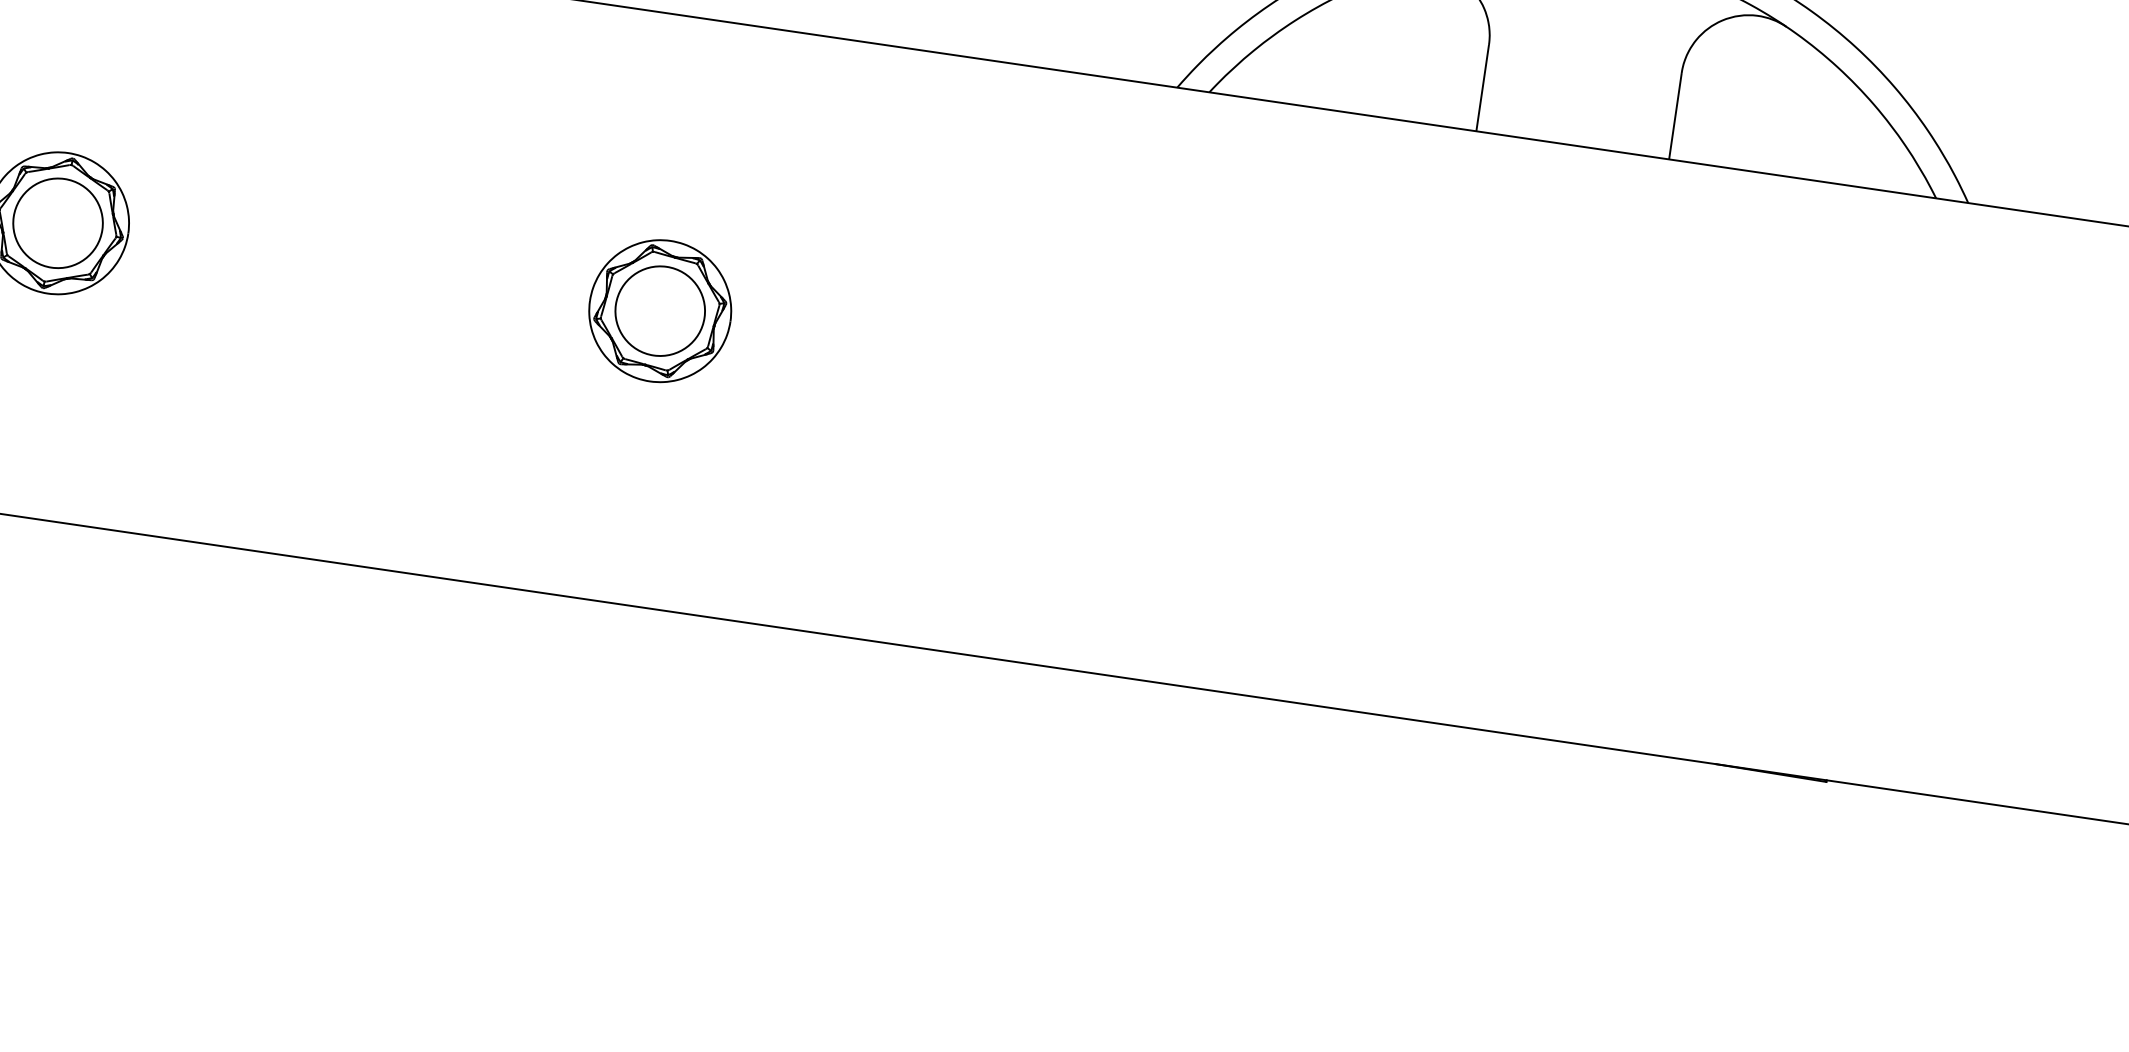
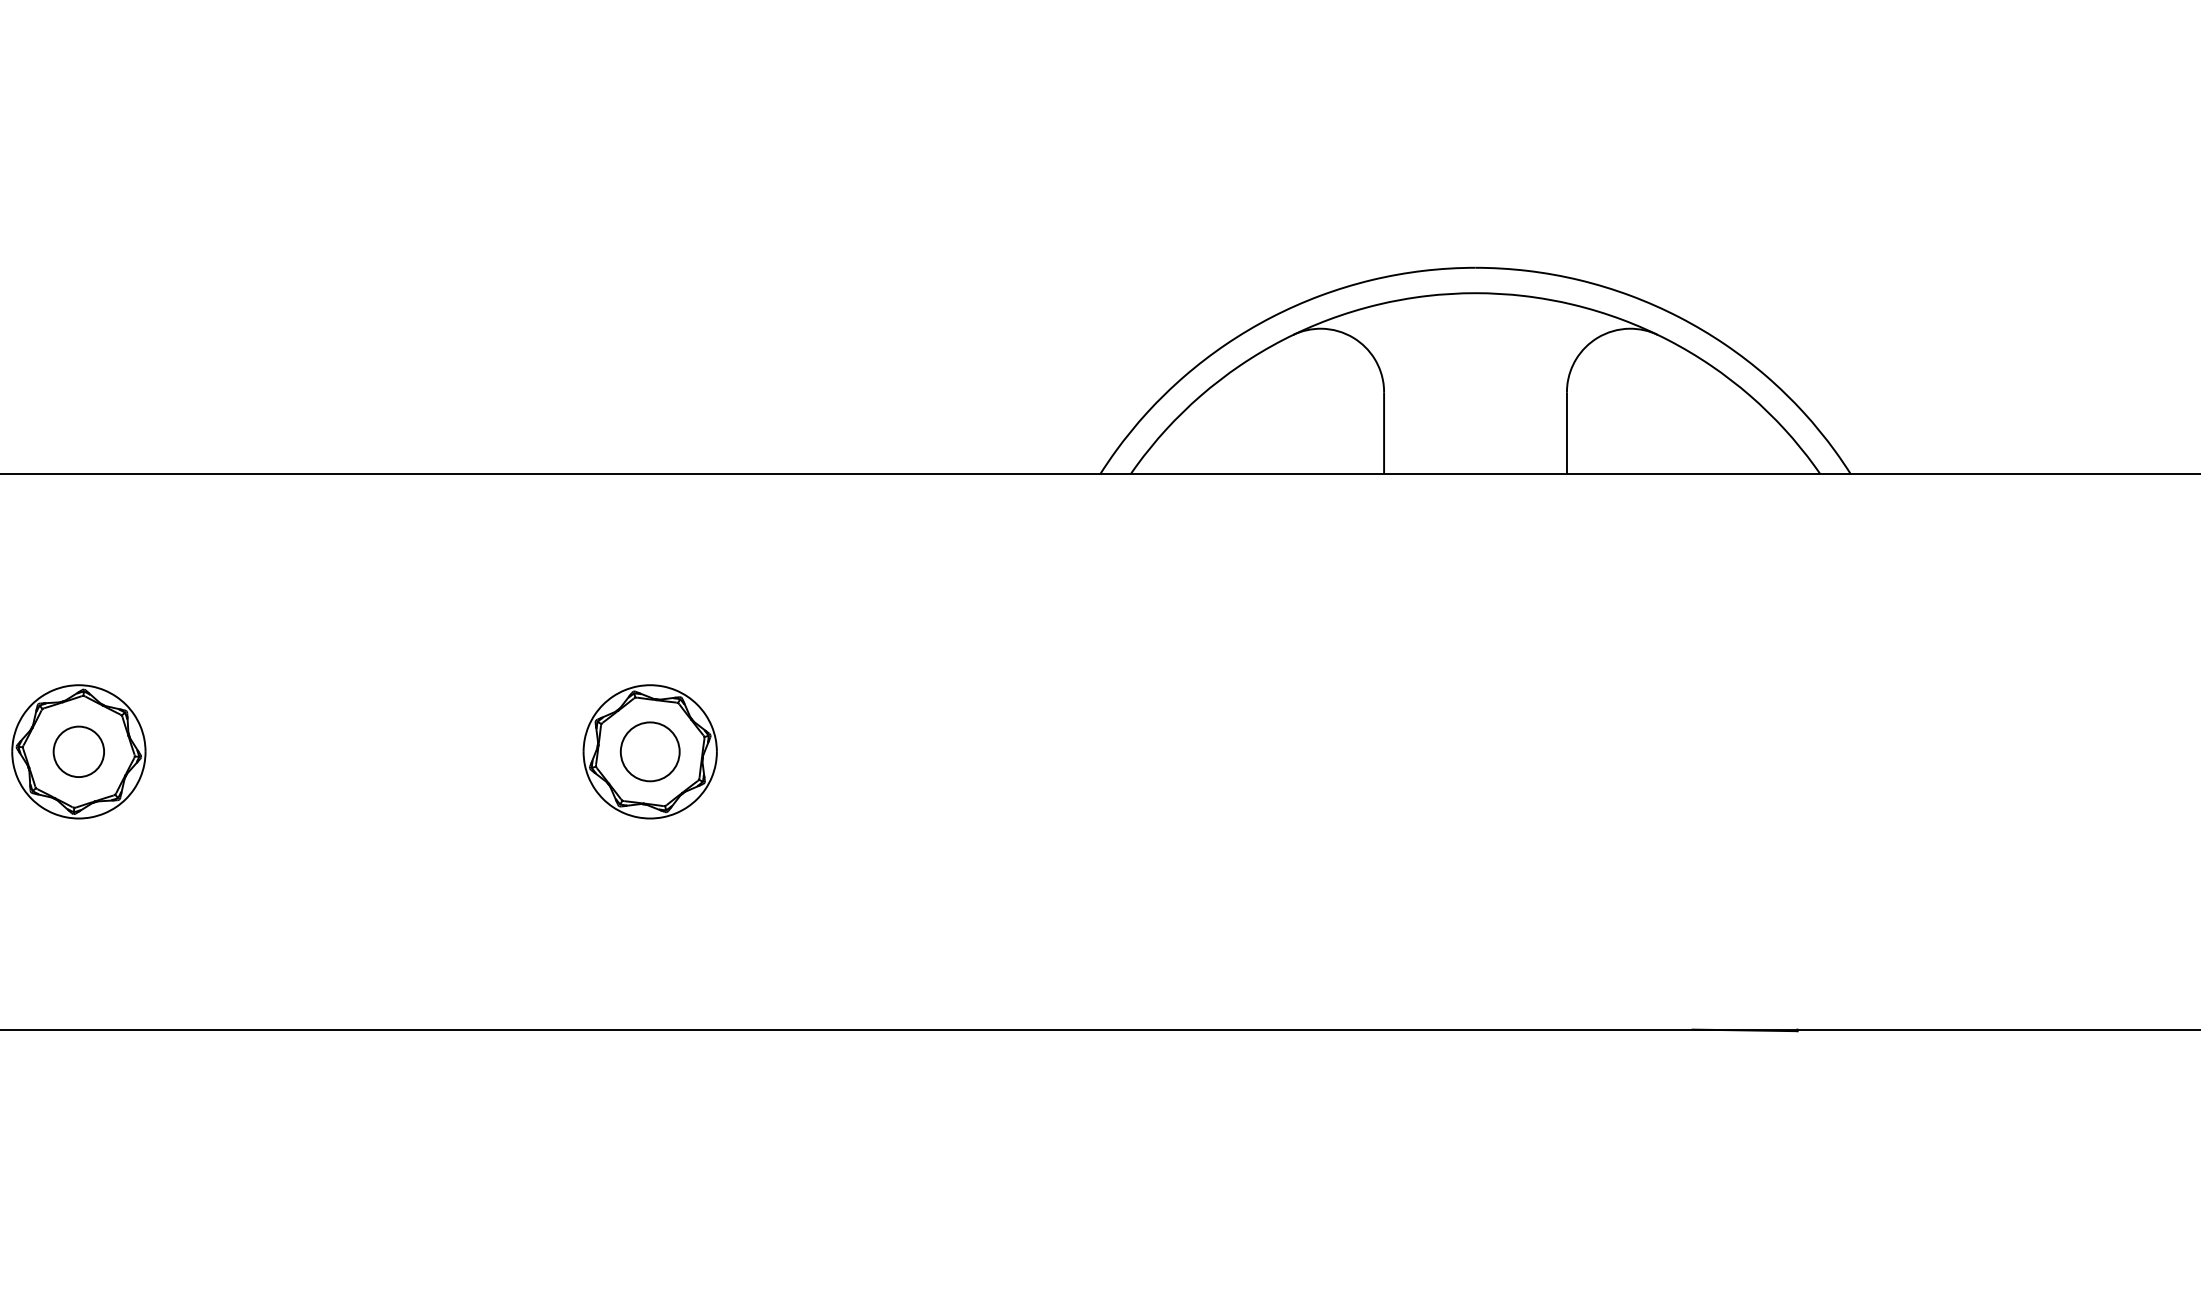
circle: (57, 222) -> (78, 751), size x0.6
circle: (660, 310) -> (650, 751), size x0.7

